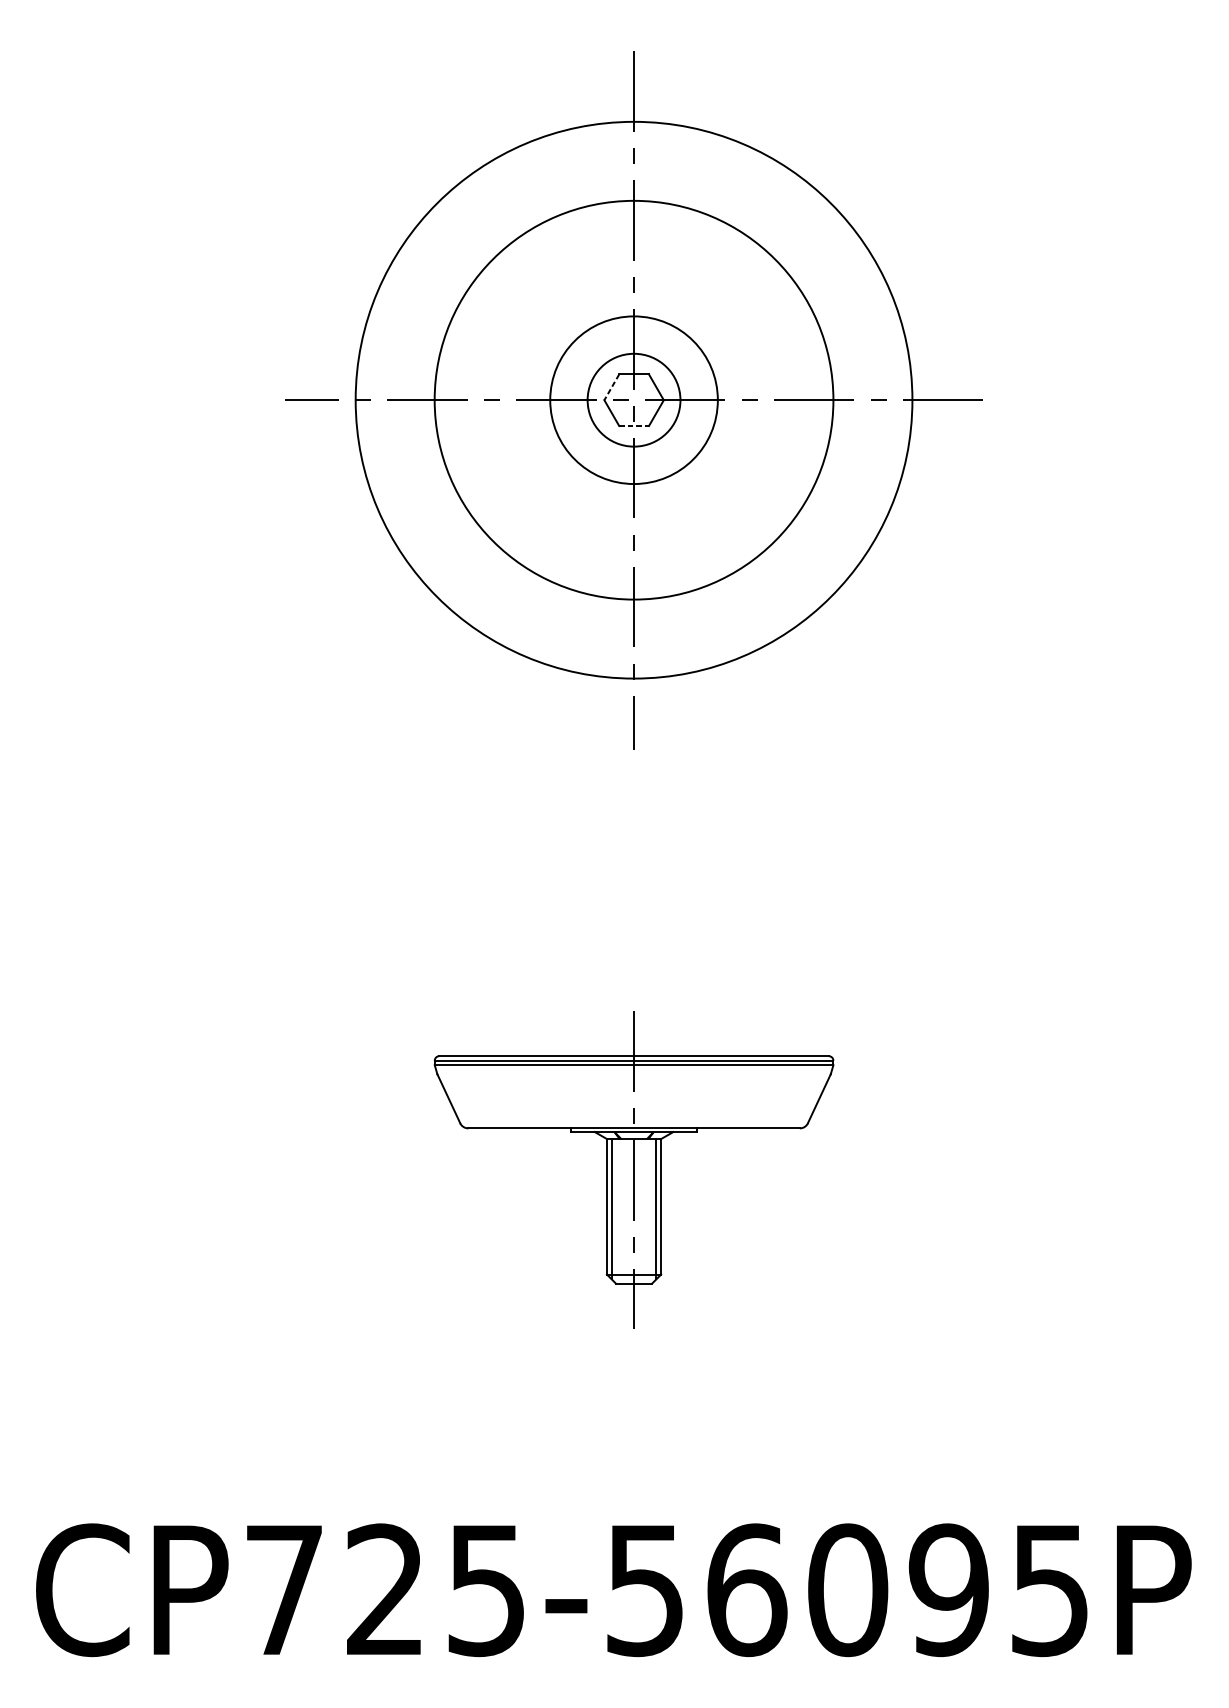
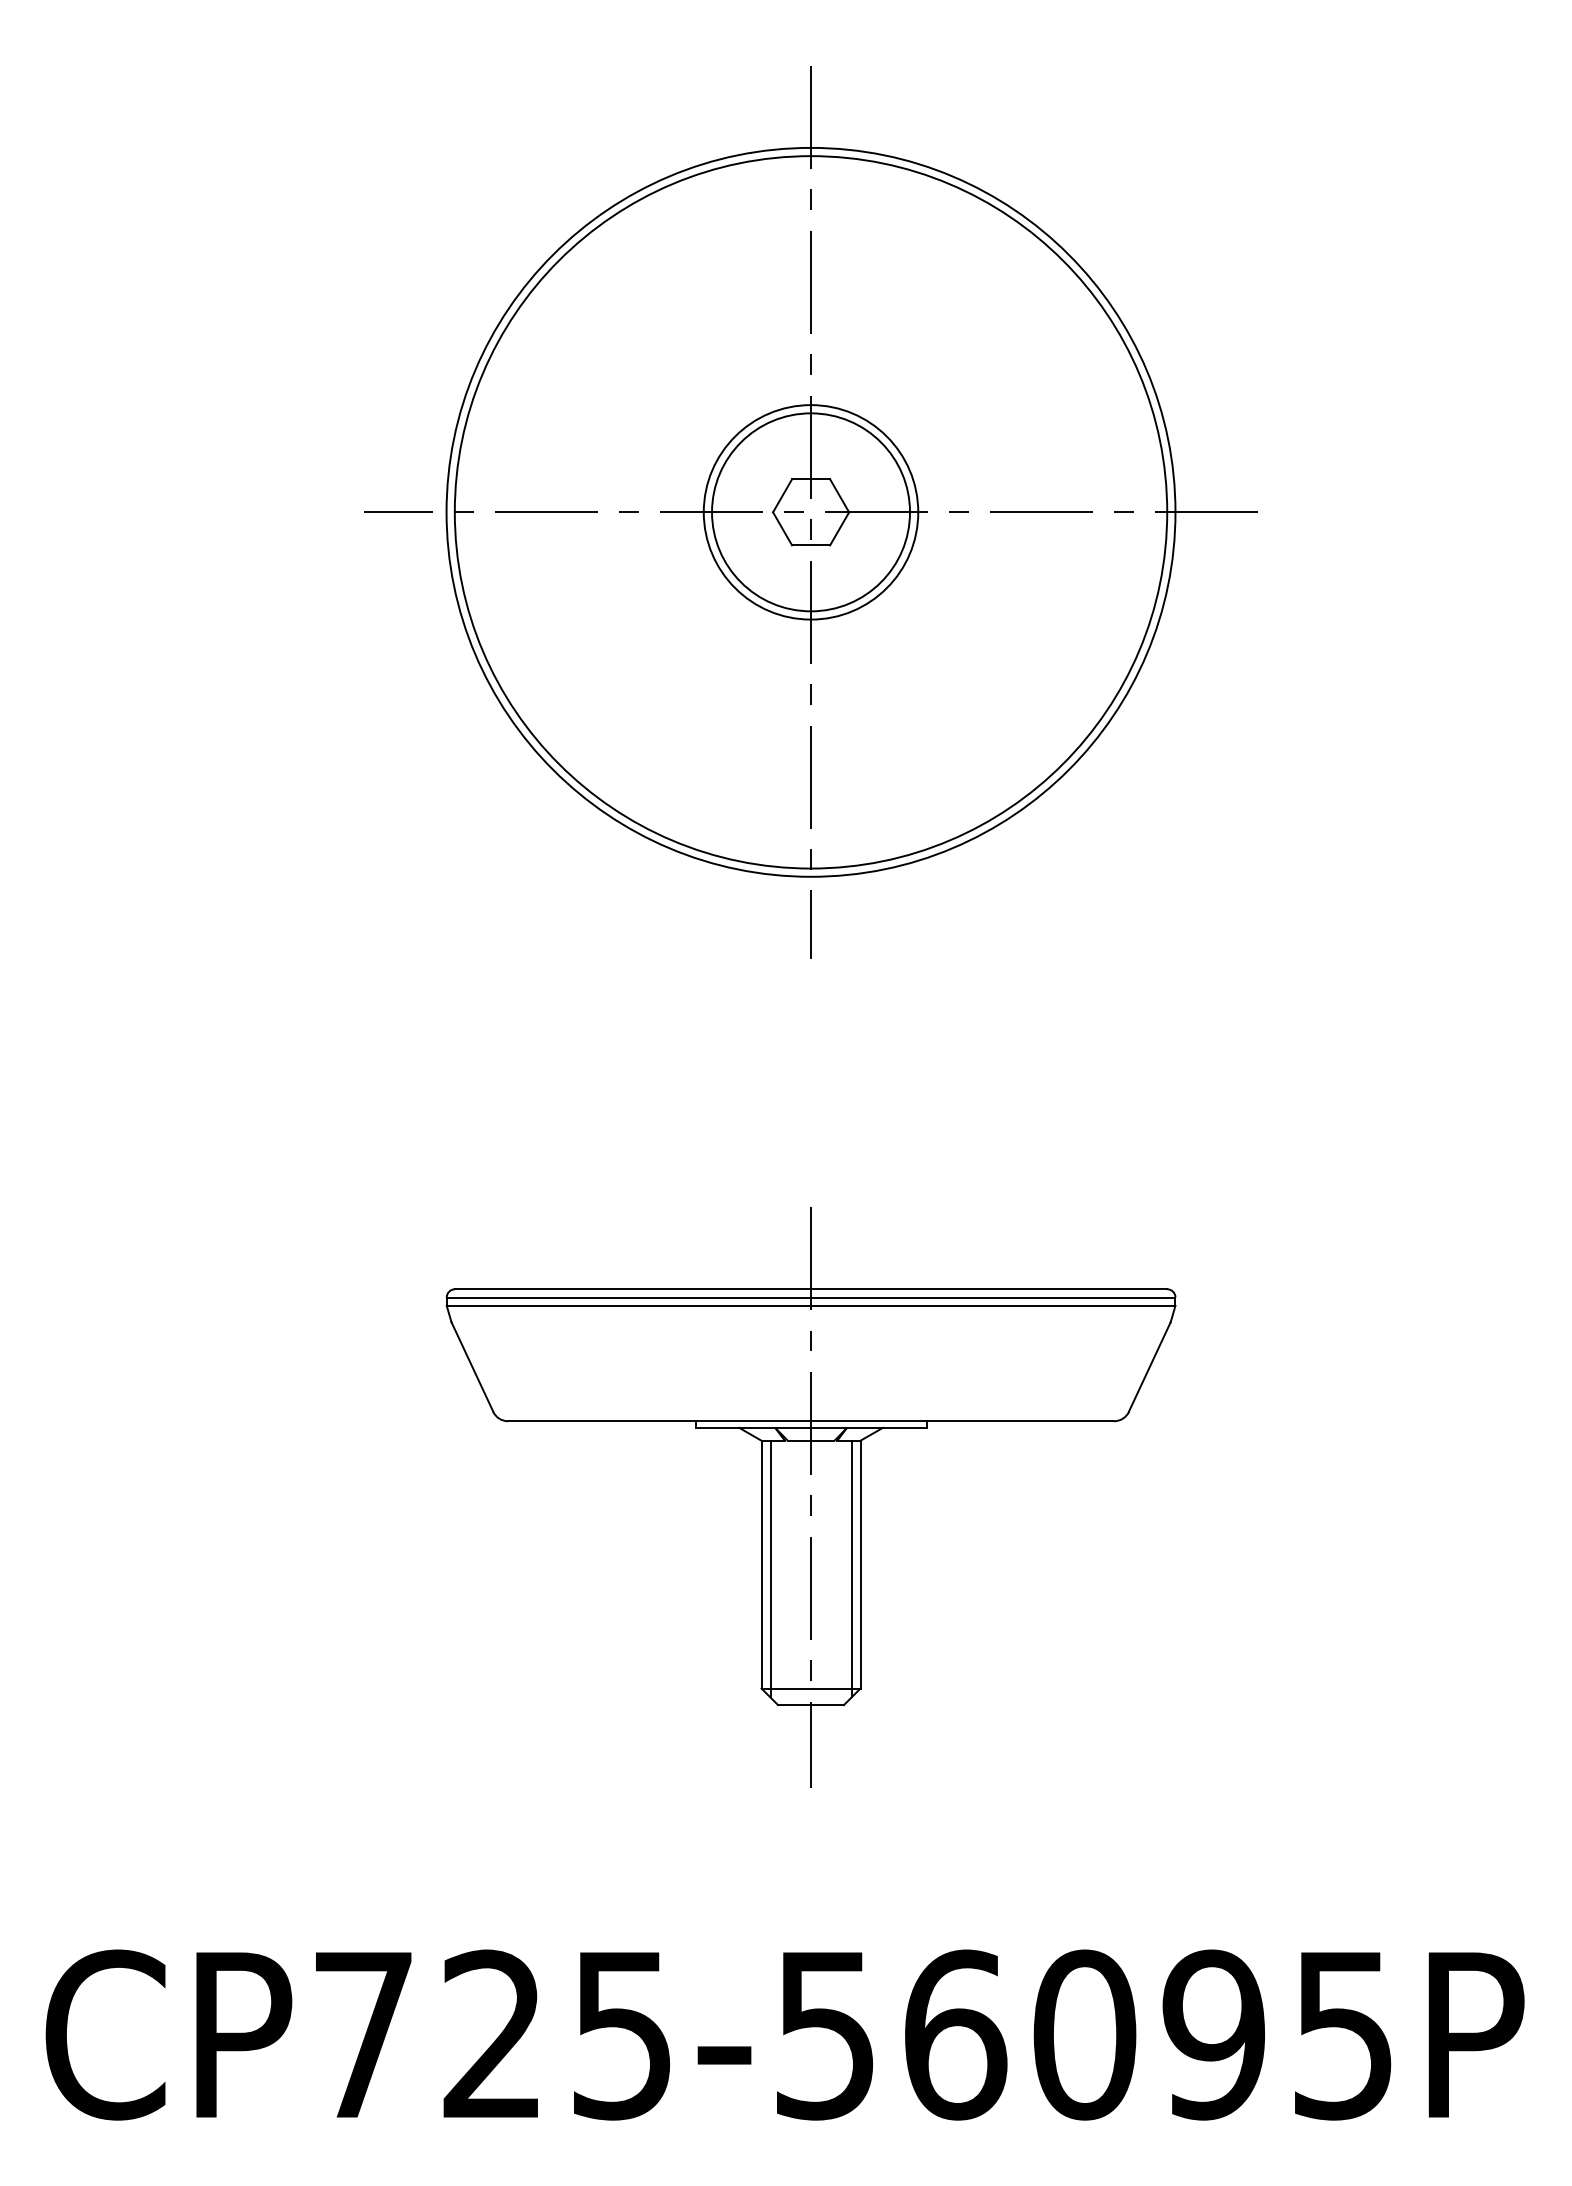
line: (611, 387) -> (782, 496), dashed -> solid
circle: (633, 399) -> (810, 511), size x1.43
circle: (634, 400) -> (811, 512), size x1.67
line: (634, 426) -> (811, 545), dashed -> solid
part: (633, 1170) -> (810, 1497), size x1.43

